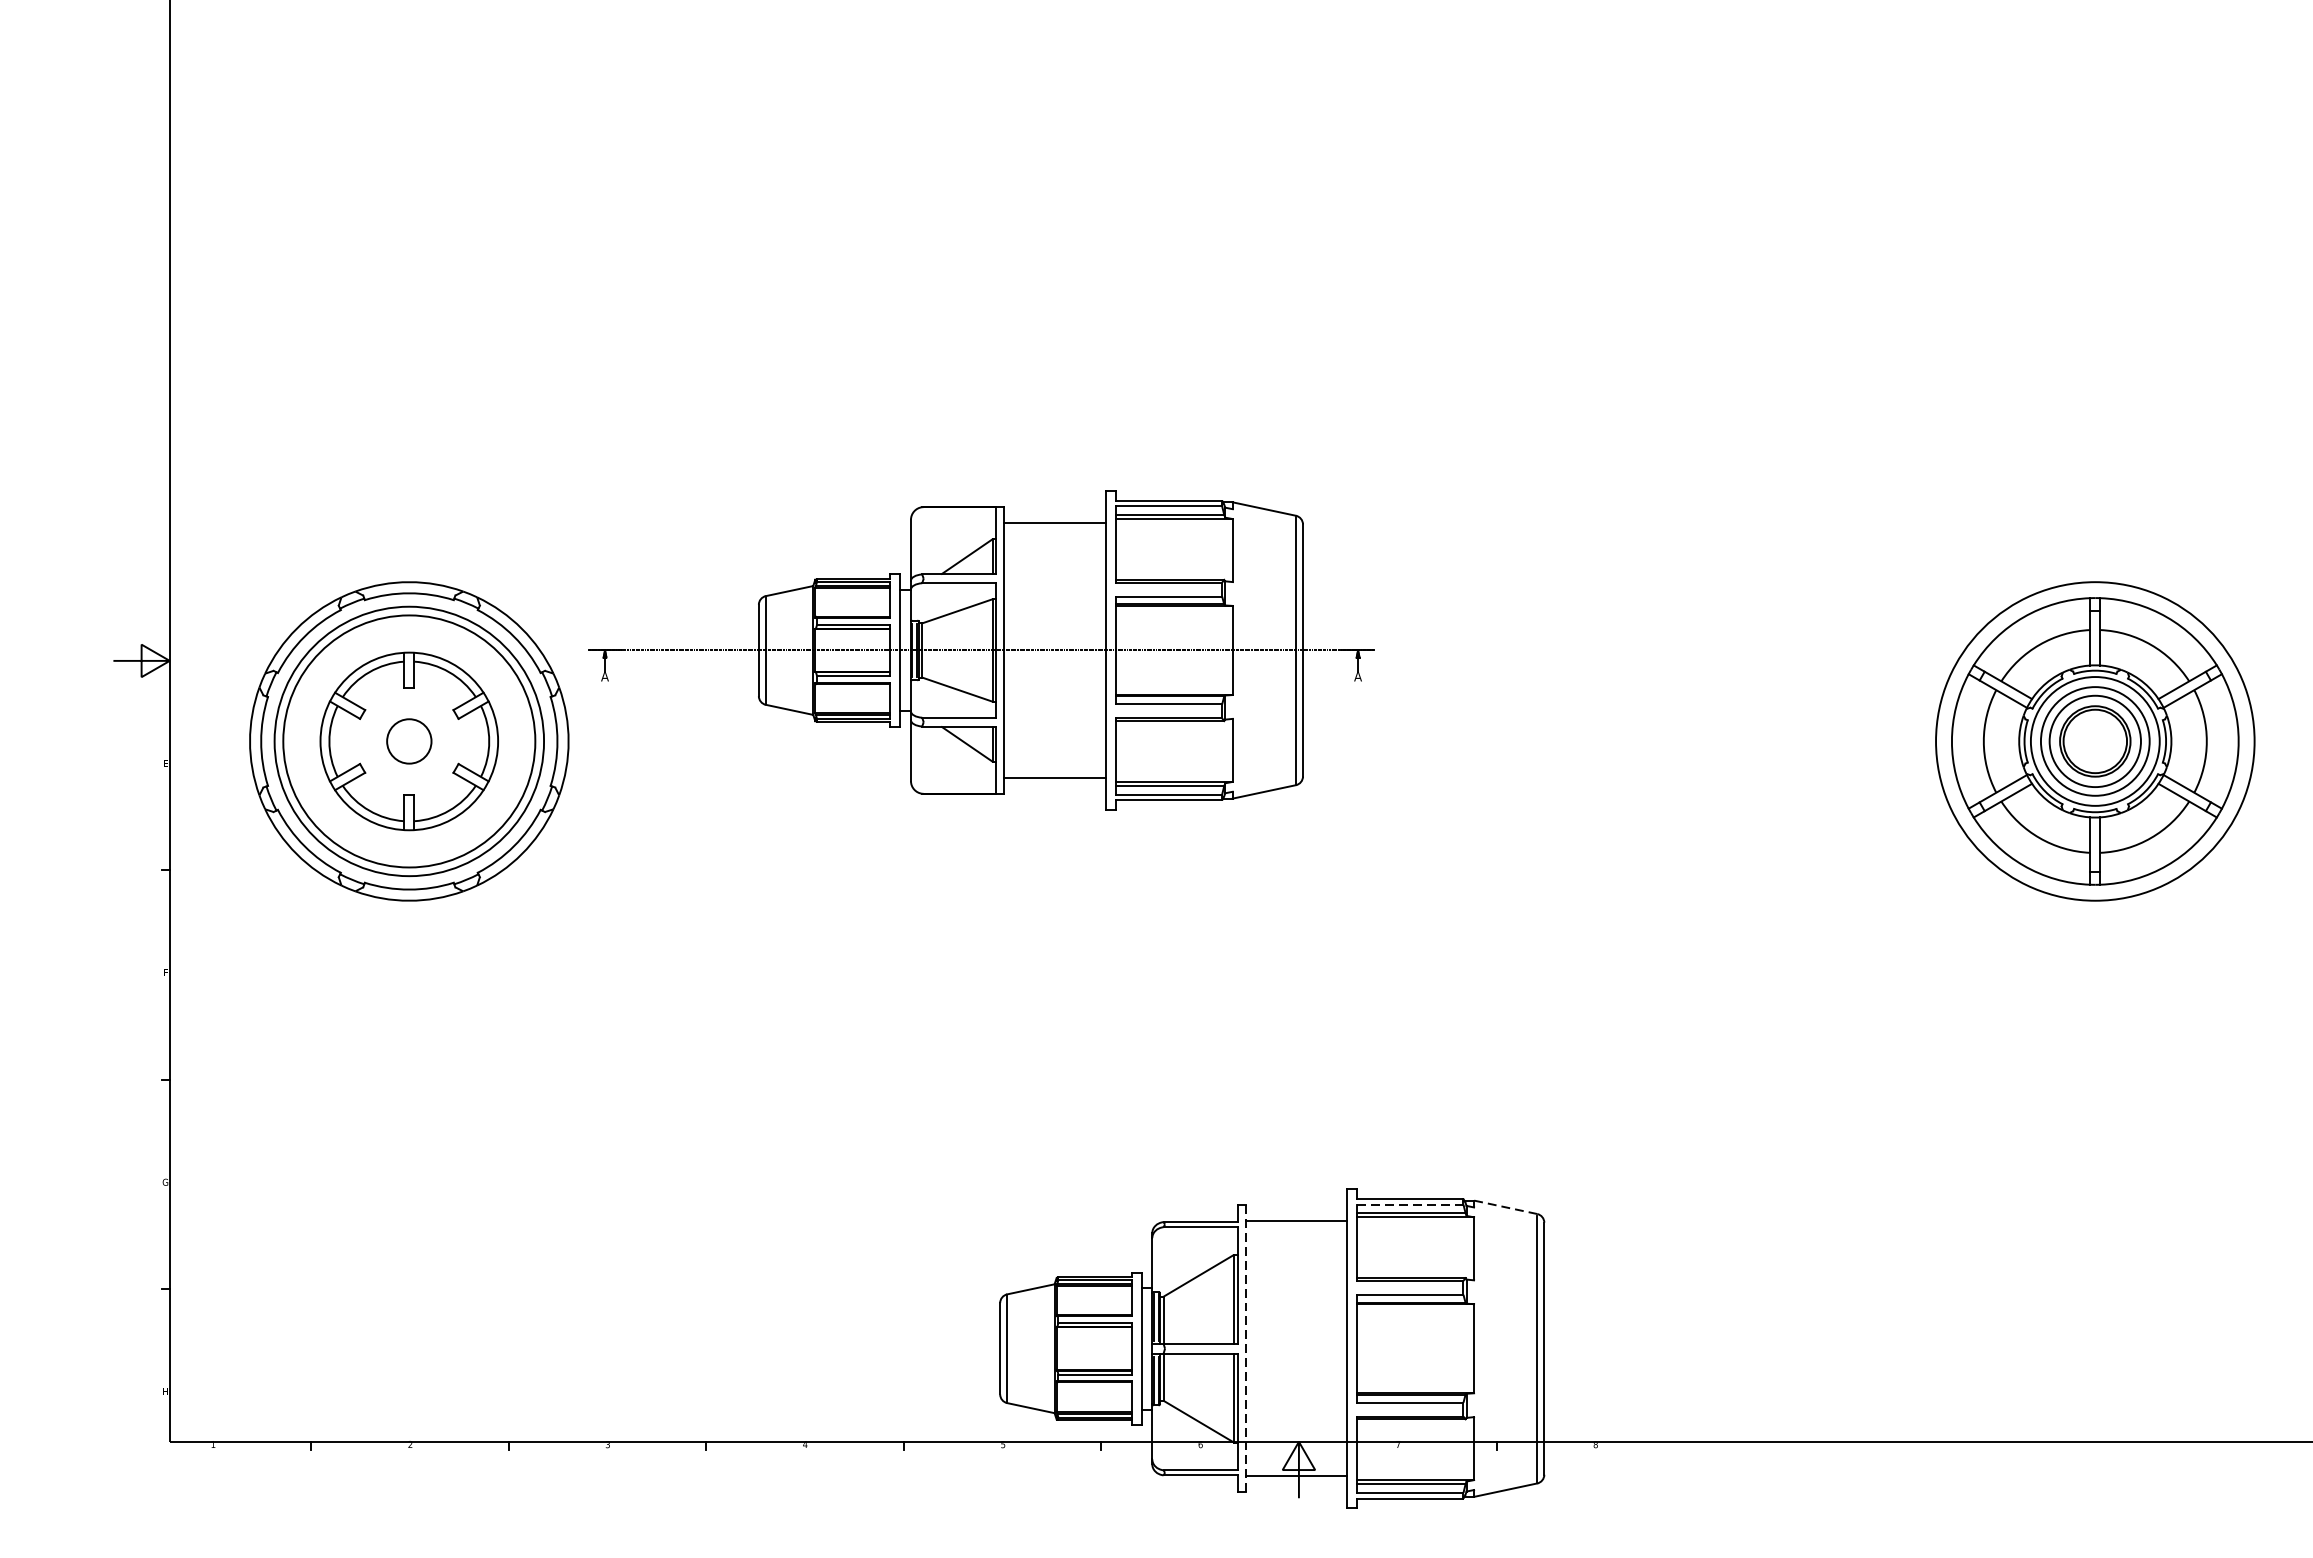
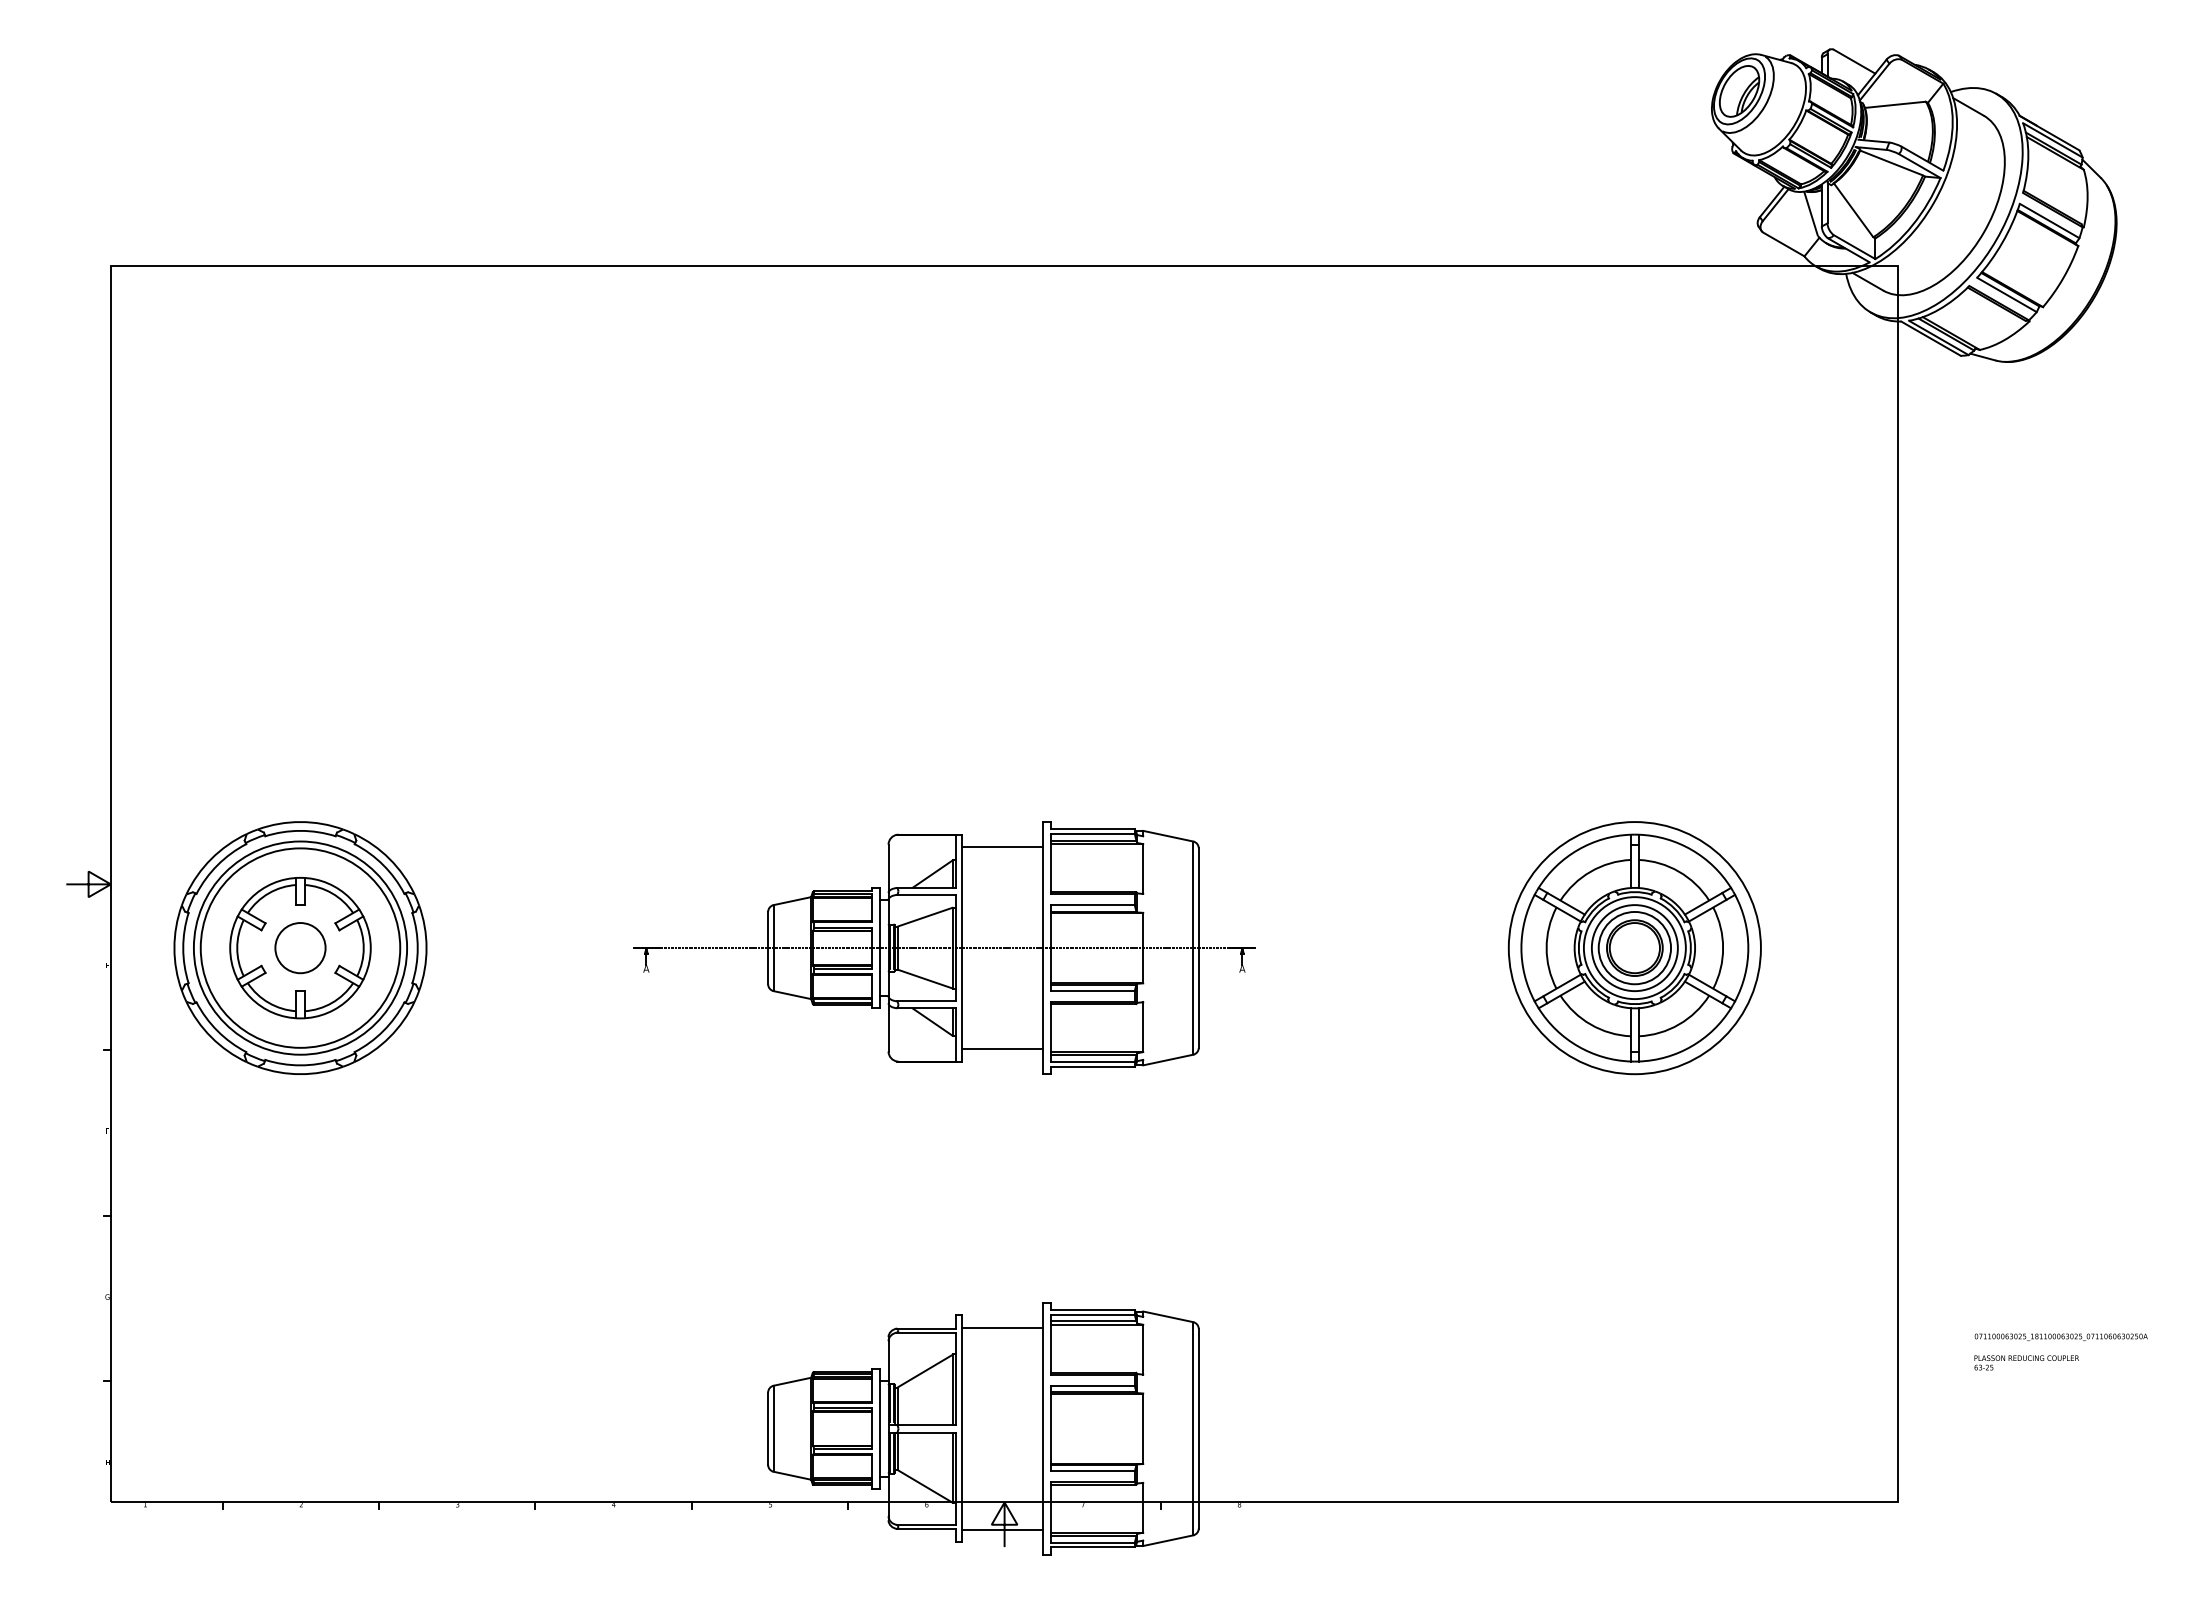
part: (981, 649) -> (944, 947), moved
circle: (409, 741) -> (300, 948), size x1.43
line: (1410, 1204) -> (1092, 1314), dashed -> solid
line: (1506, 1206) -> (1168, 1316), dashed -> solid
line: (1245, 1348) -> (962, 1428), dashed -> solid

